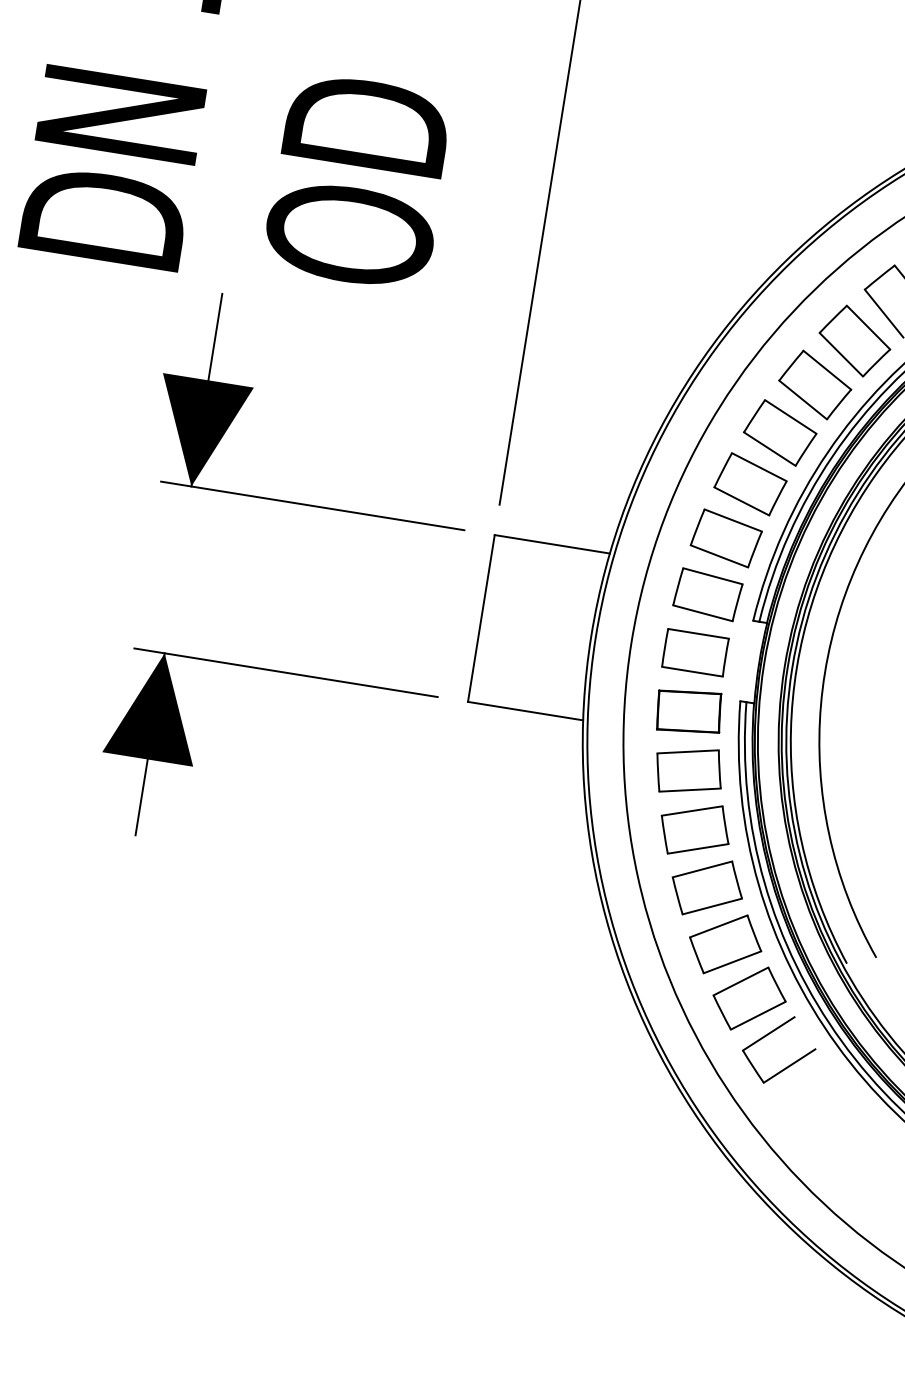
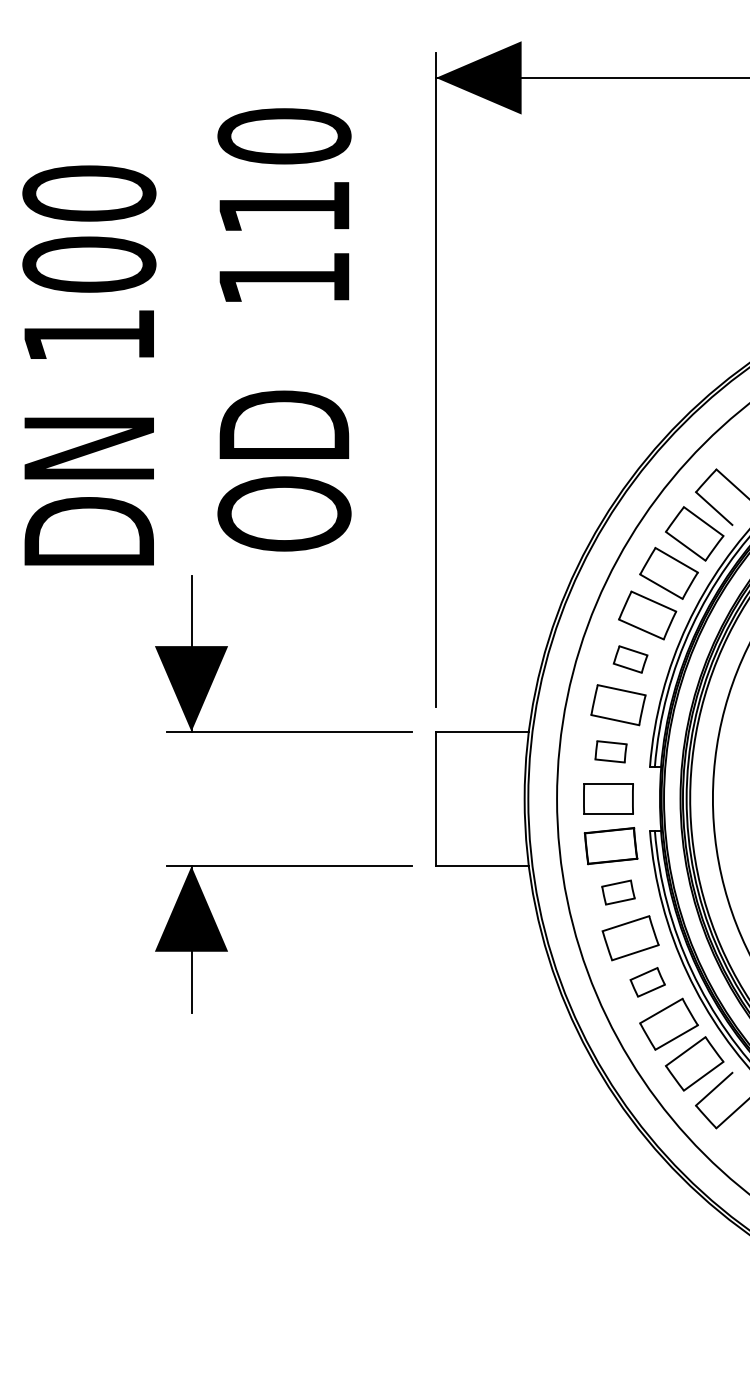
part: (750, 484) -> (630, 659), size x0.6
part: (707, 594) -> (610, 751), size x0.6
part: (689, 770) -> (618, 892), size x0.6
part: (707, 888) -> (647, 982), size x0.6

